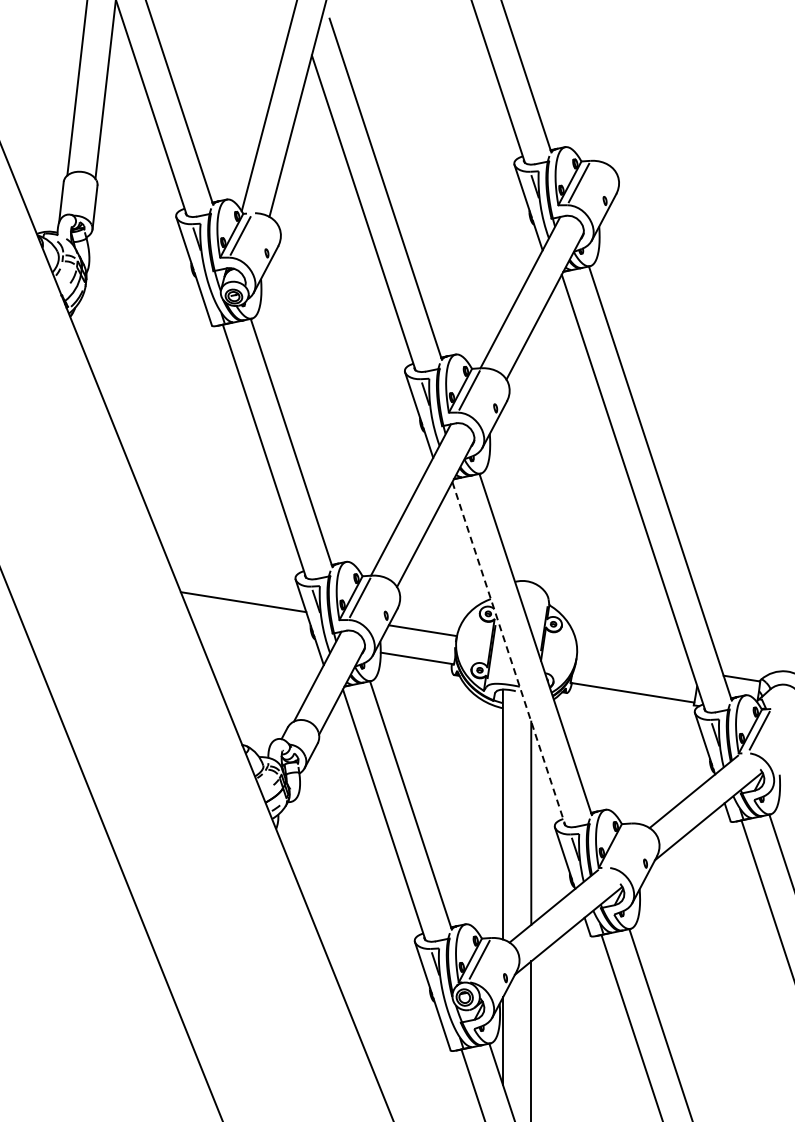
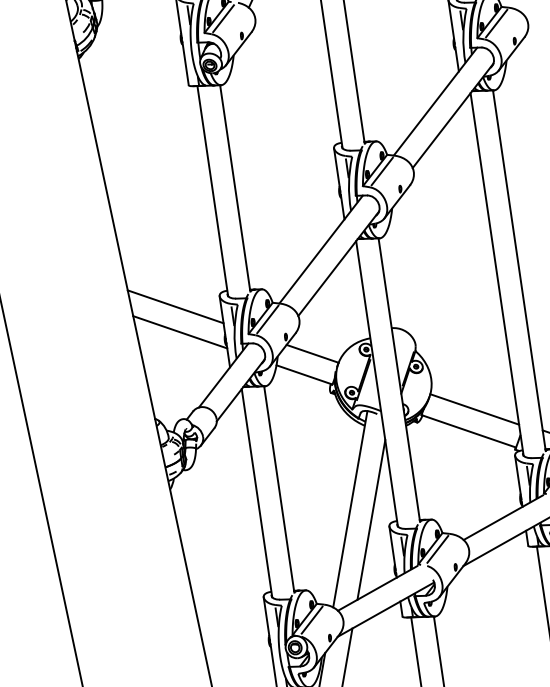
line: (254, 632) -> (180, 332), added
line: (508, 653) -> (376, 383), dashed -> solid
line: (635, 664) -> (475, 409), added
line: (619, 845) -> (437, 549), added

